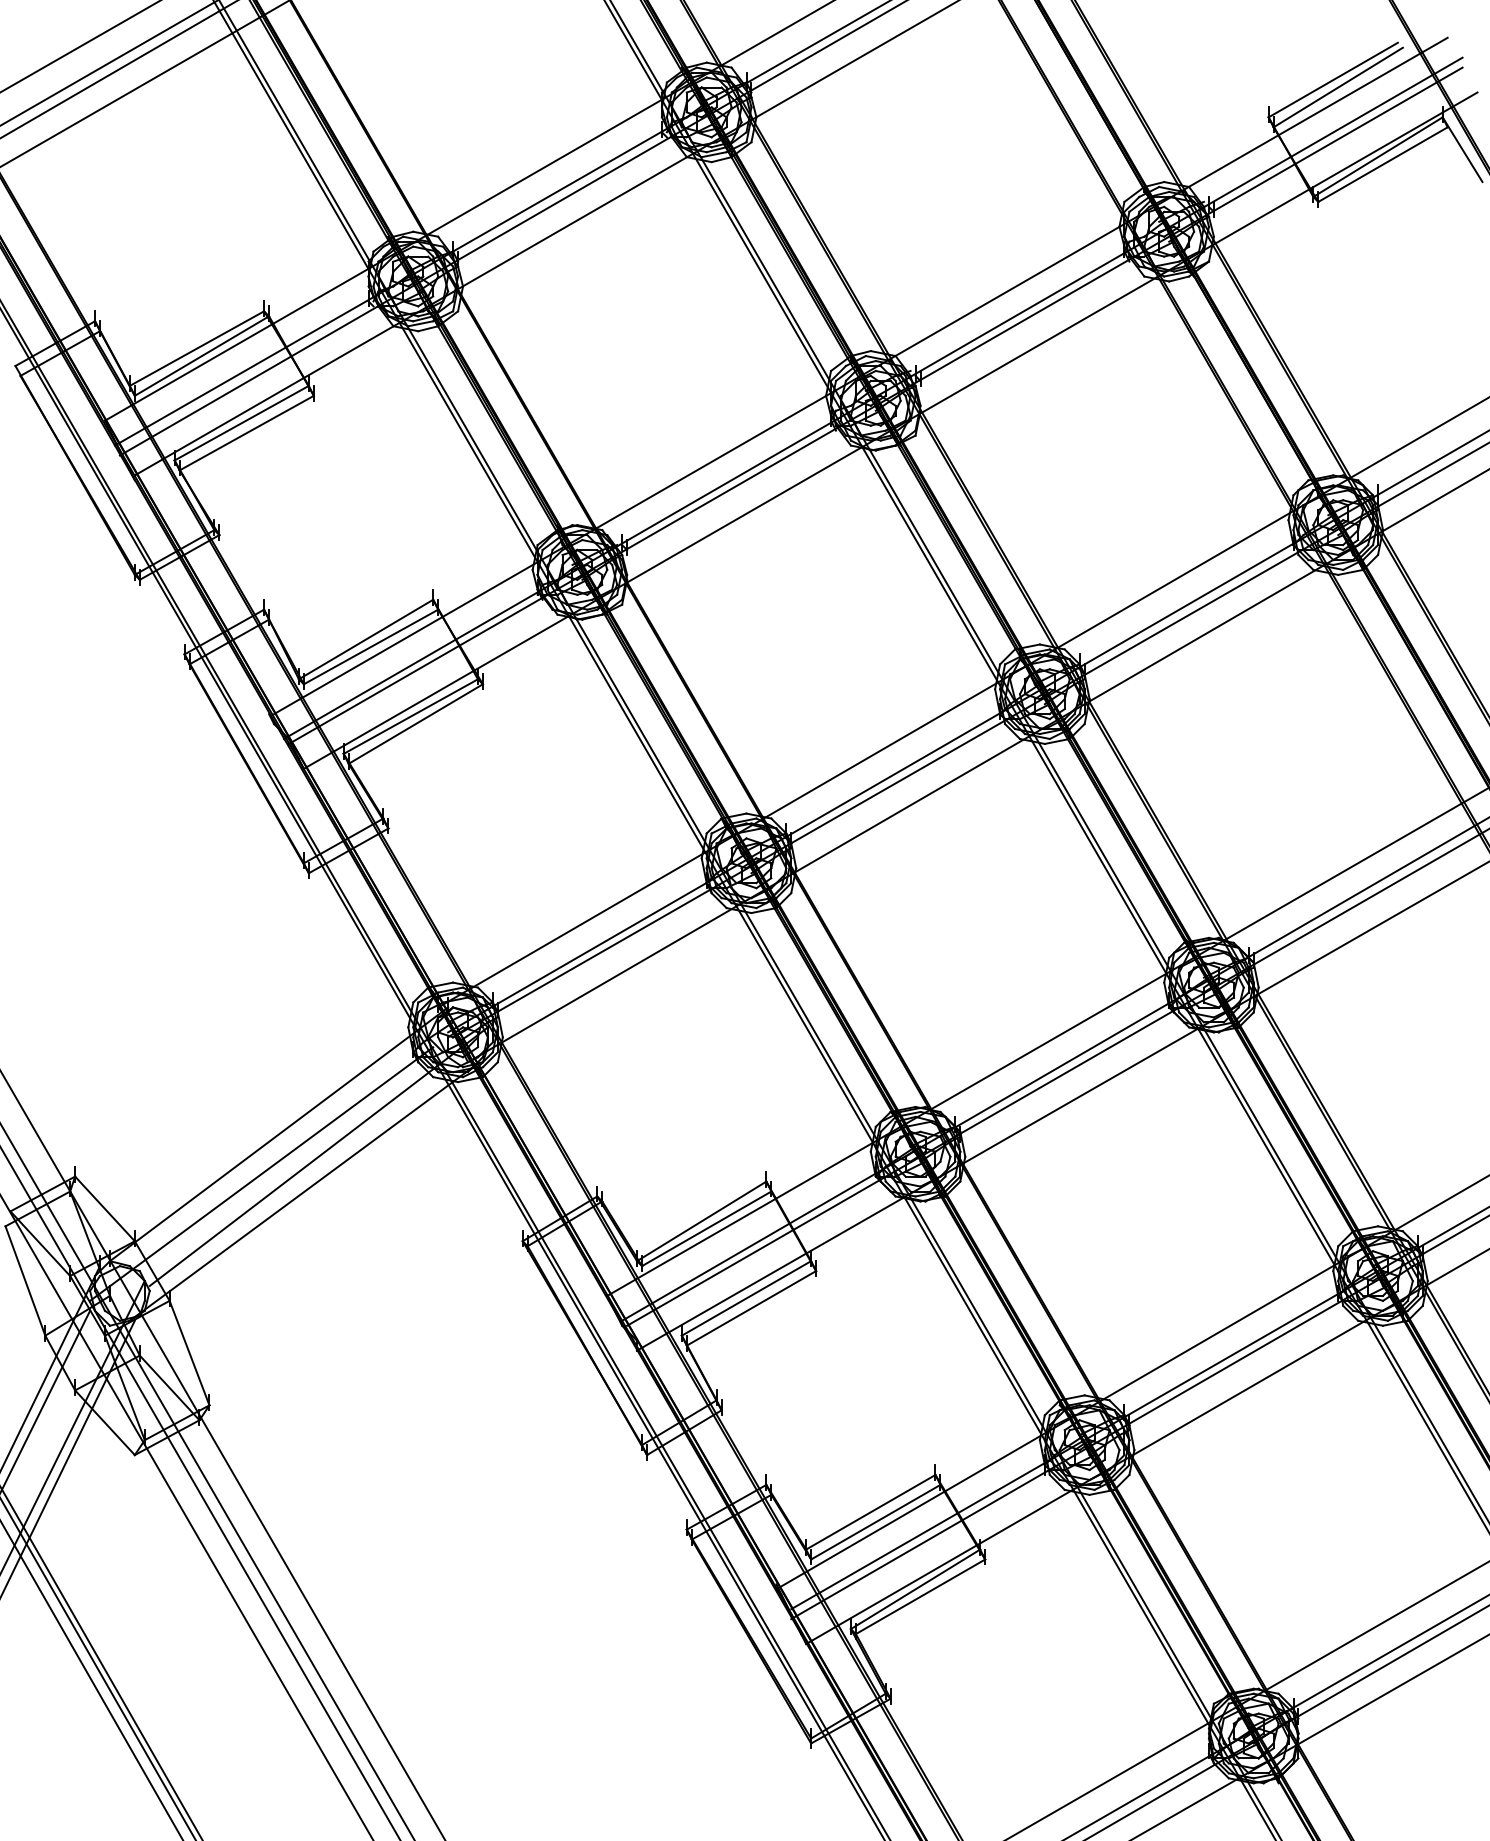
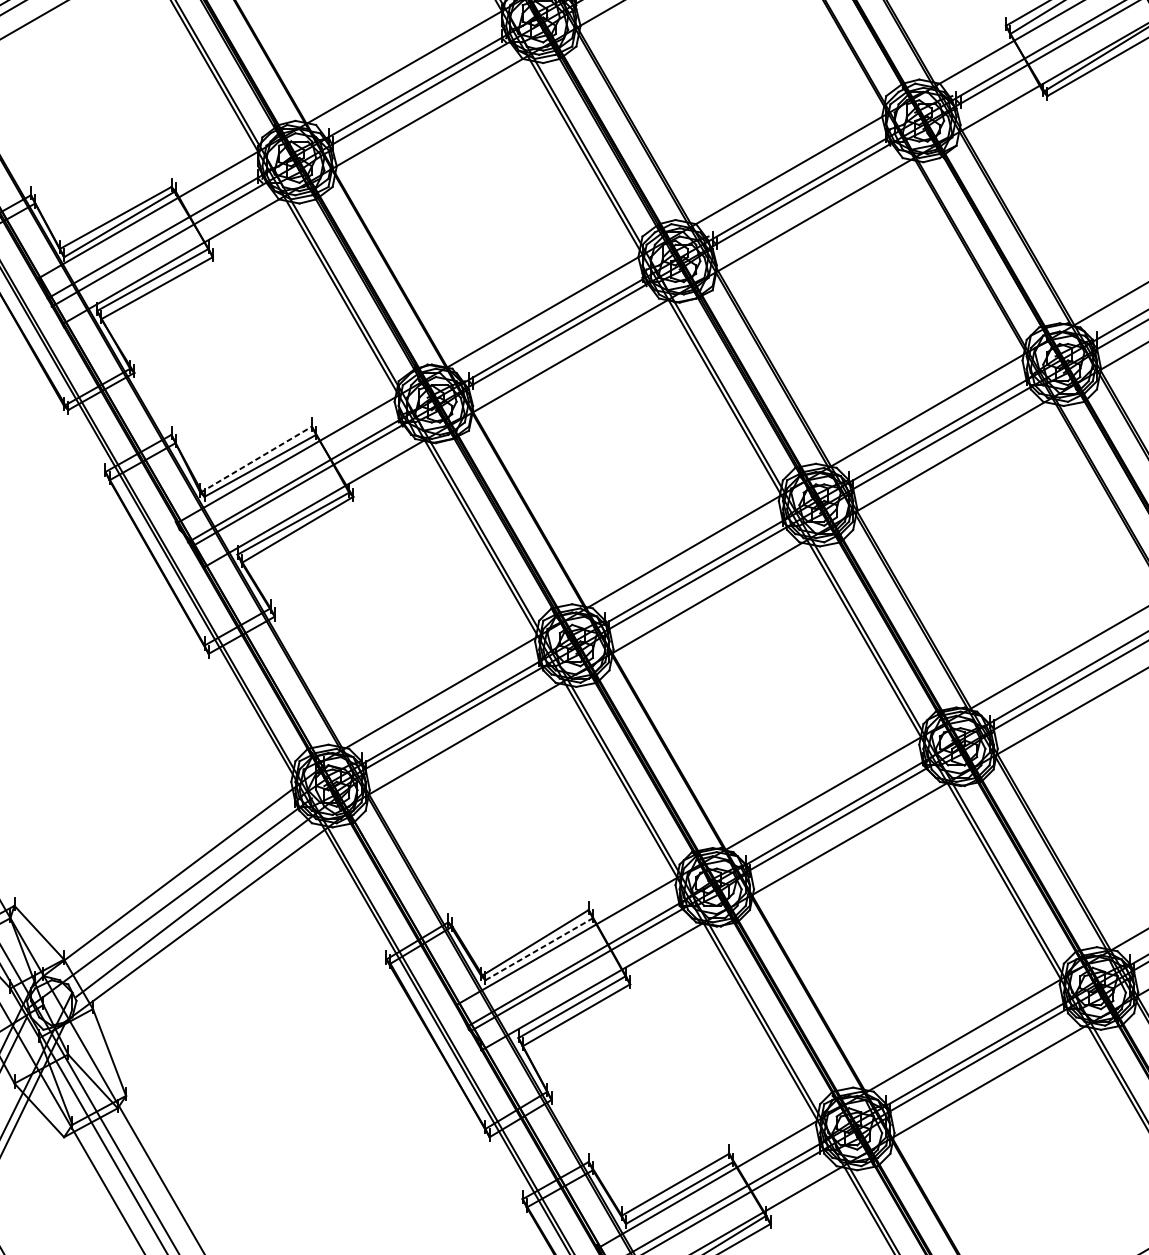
line: (366, 639) -> (256, 459), solid -> dashed
line: (706, 1228) -> (539, 948), solid -> dashed

